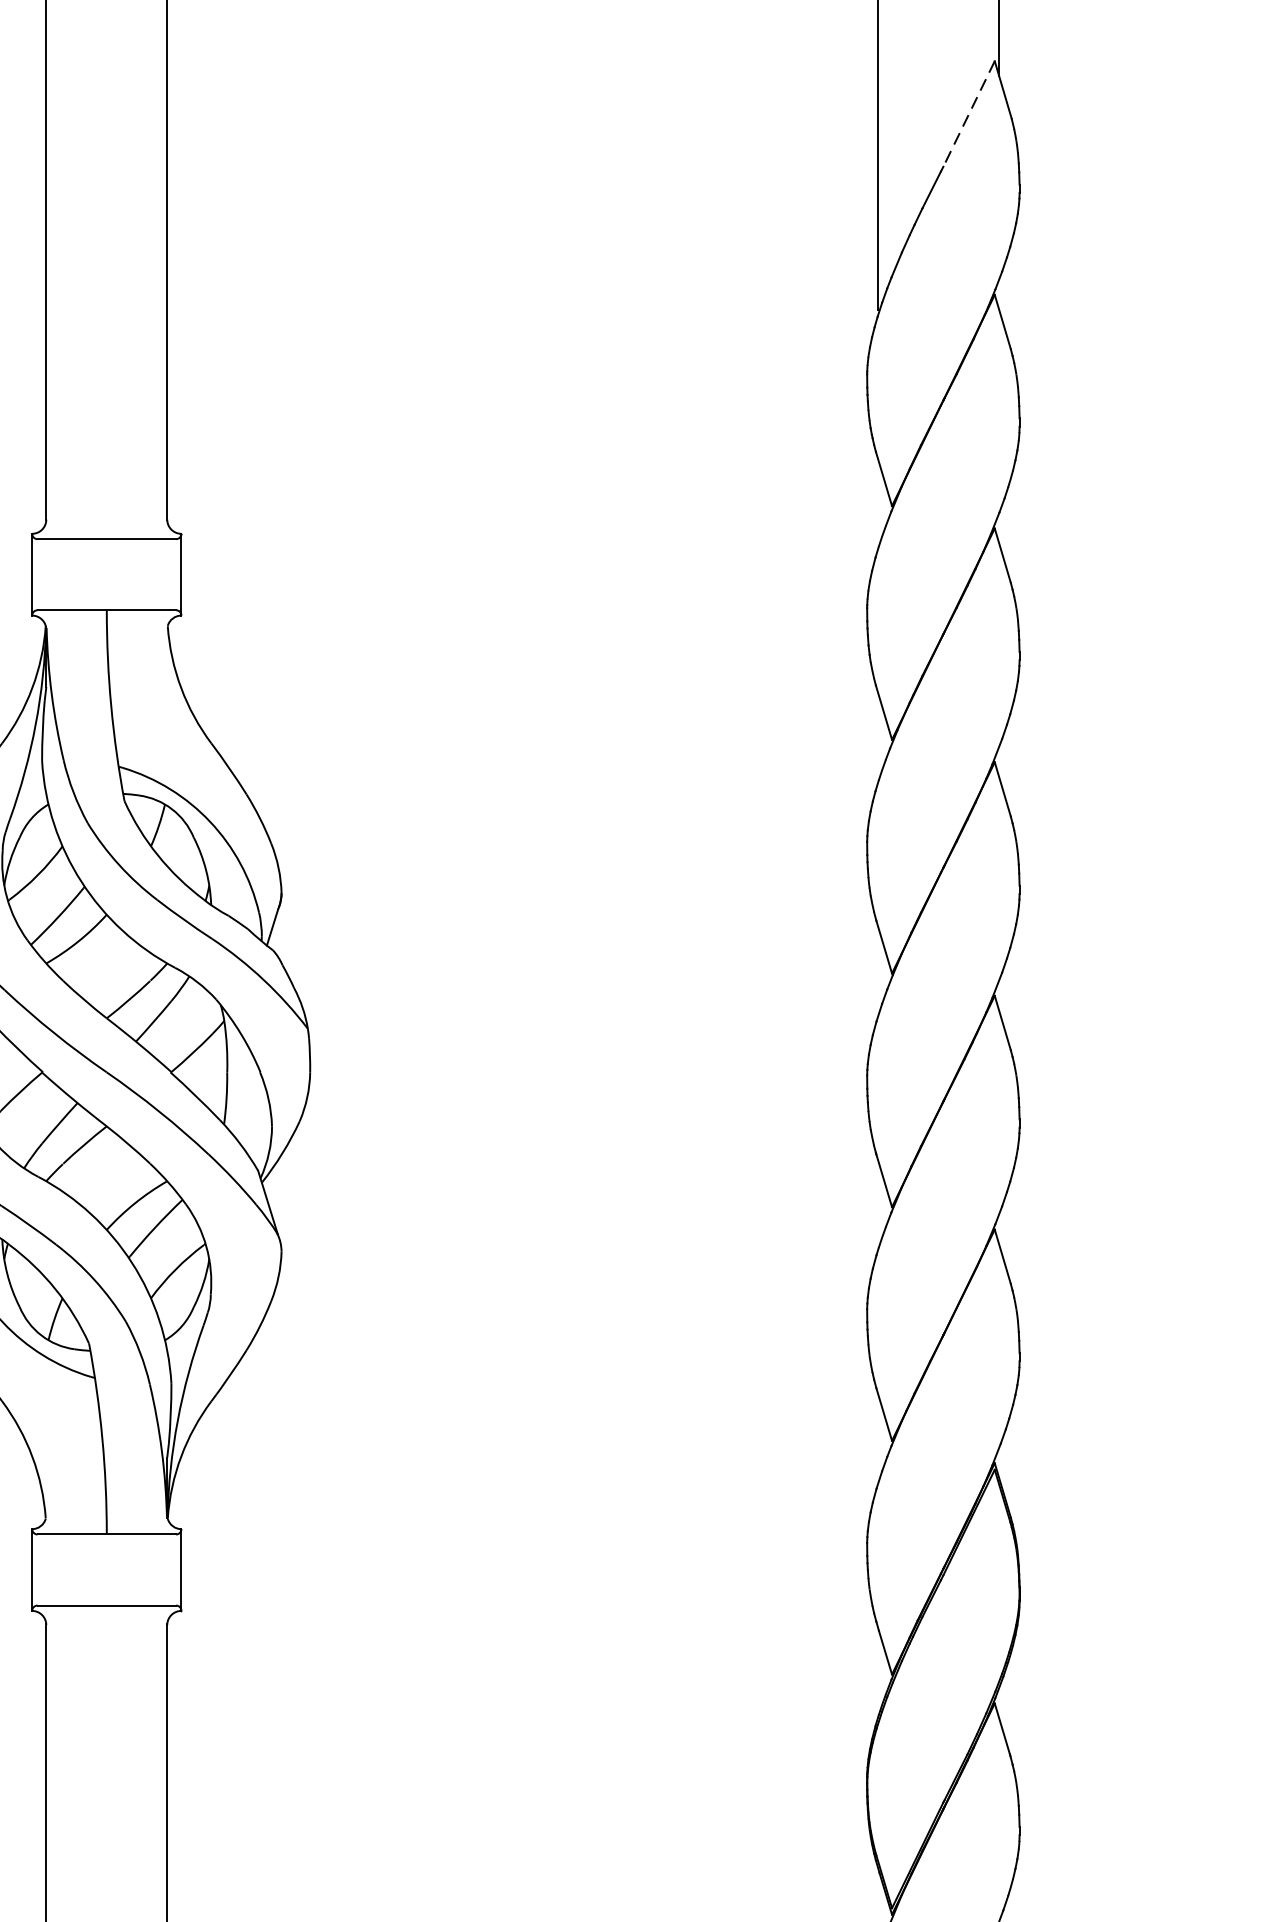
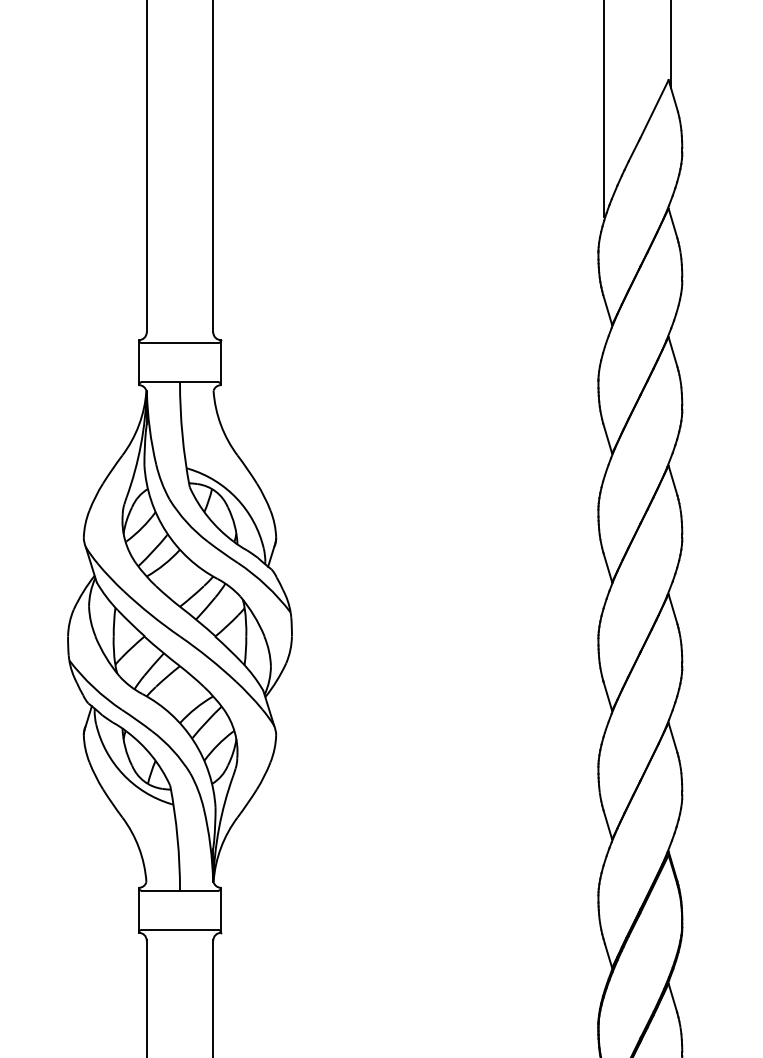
line: (969, 114) -> (654, 109), dashed -> solid

